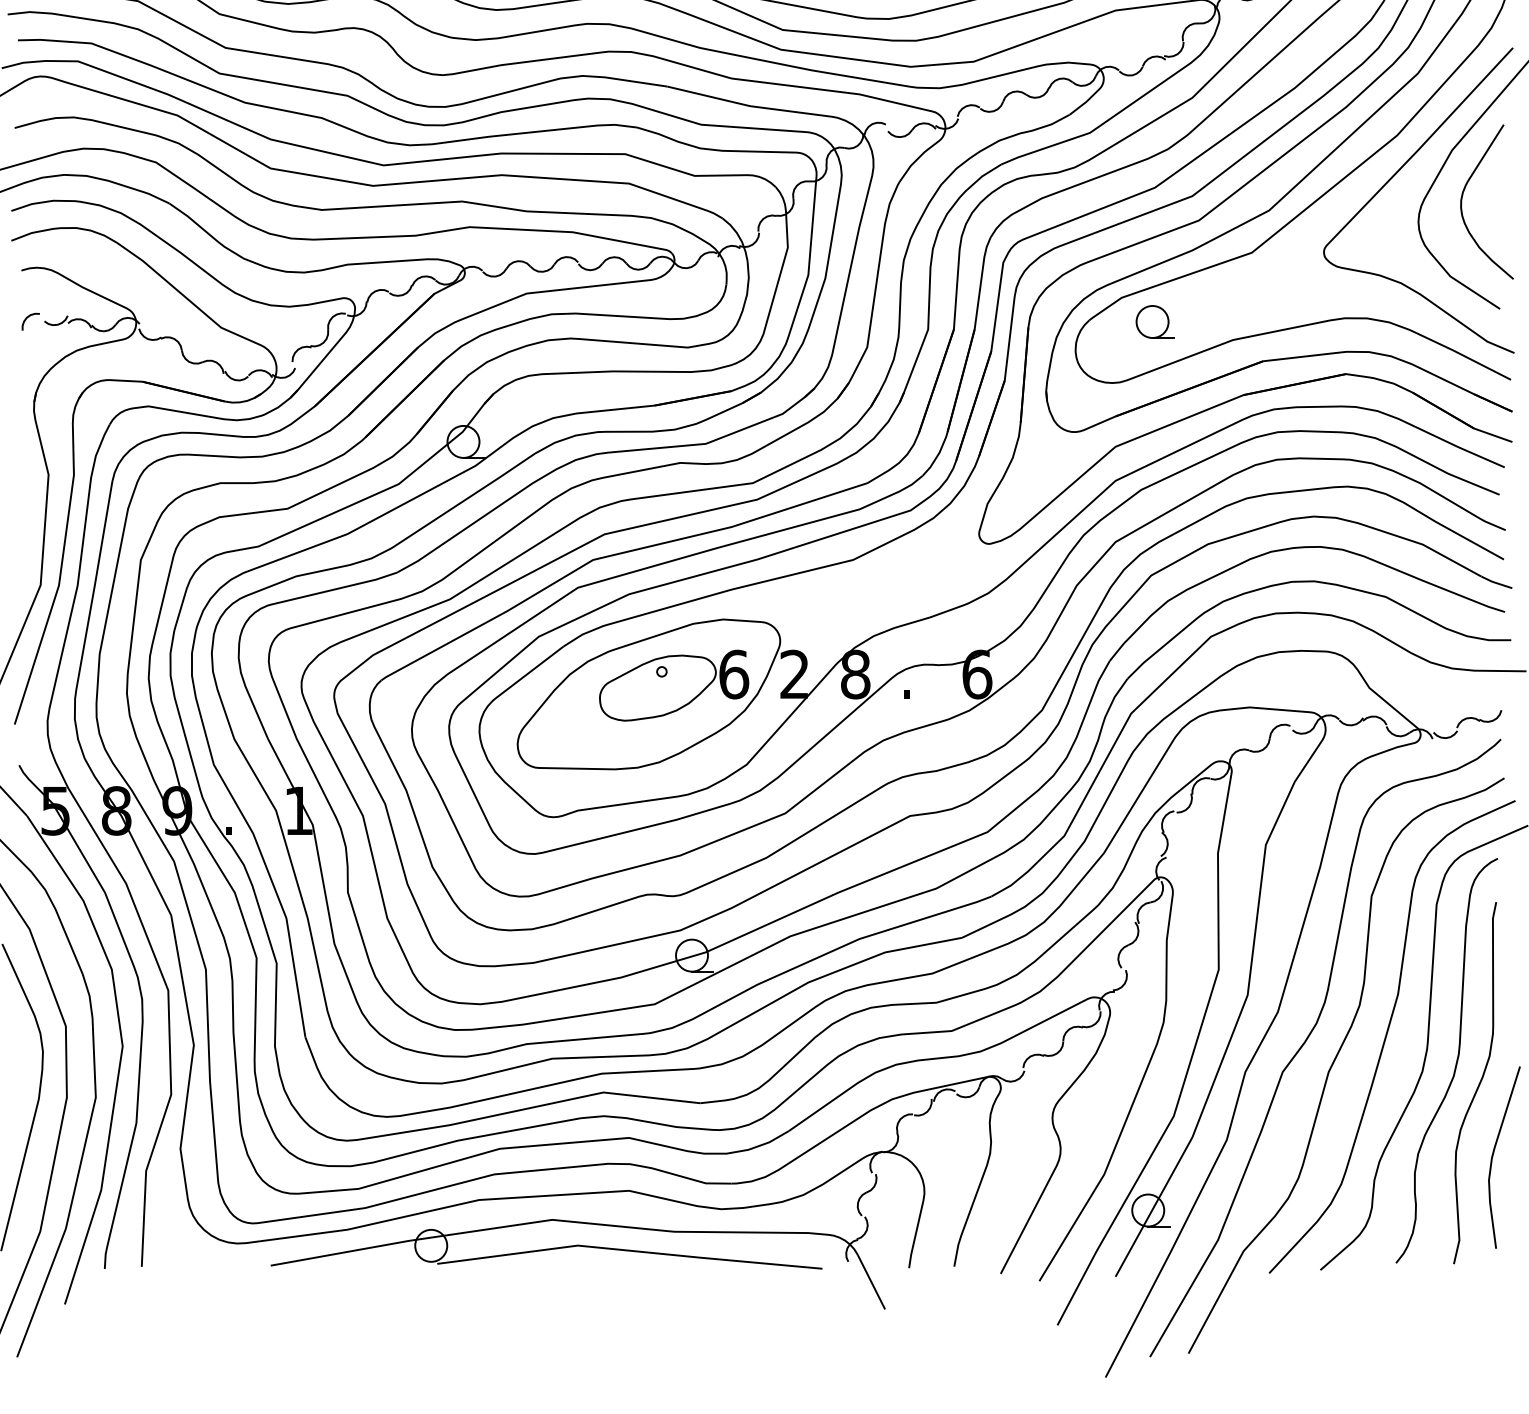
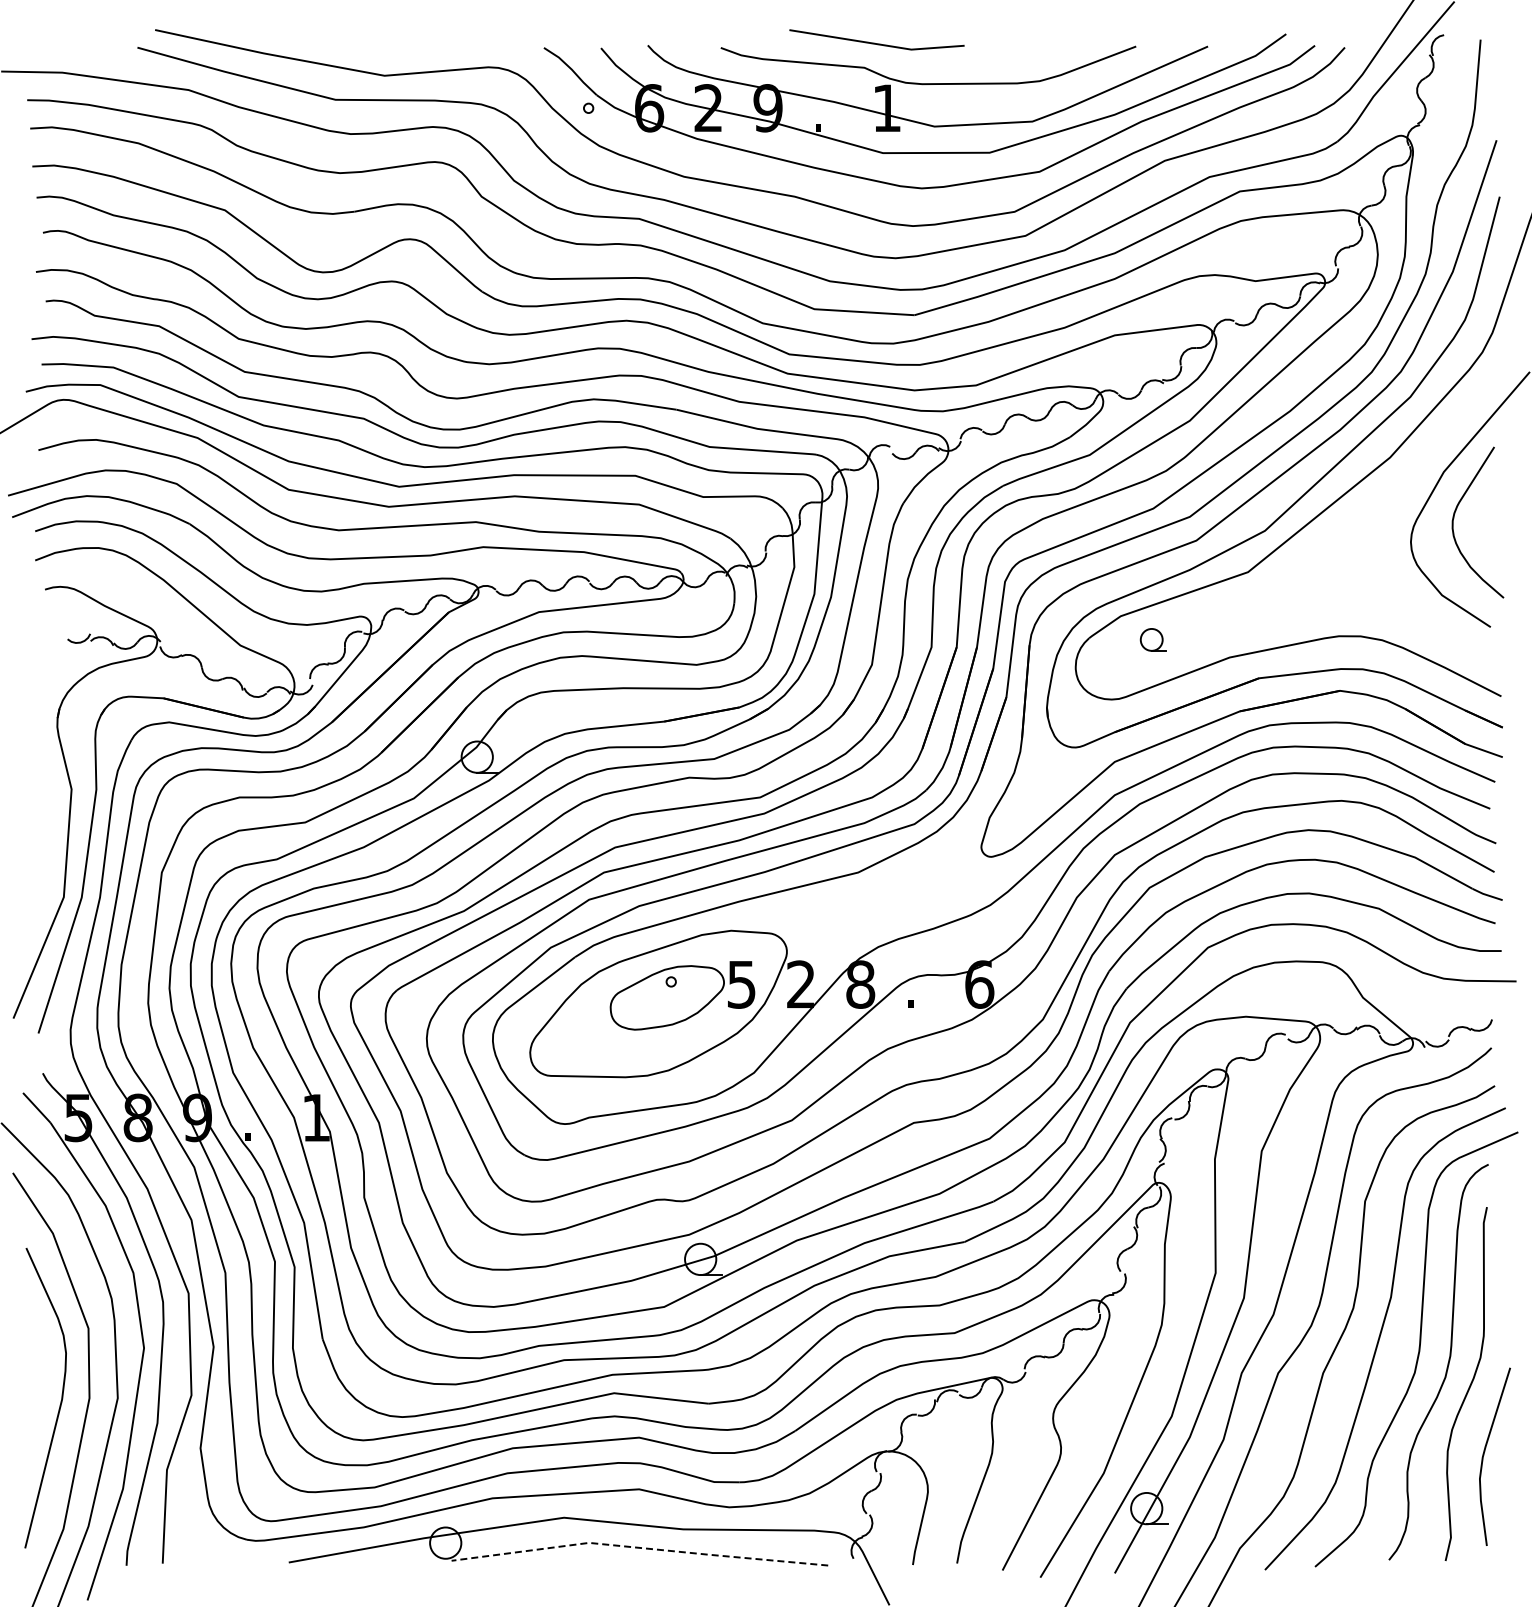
curve: (1394, 176) -> (1387, 497), removed
curve: (28, 318) -> (51, 636), removed
part: (1155, 321) -> (1153, 639), size x0.7
text: (733, 674) -> (741, 984), 6 -> 5
line: (629, 1250) -> (639, 1547), solid -> dashed

